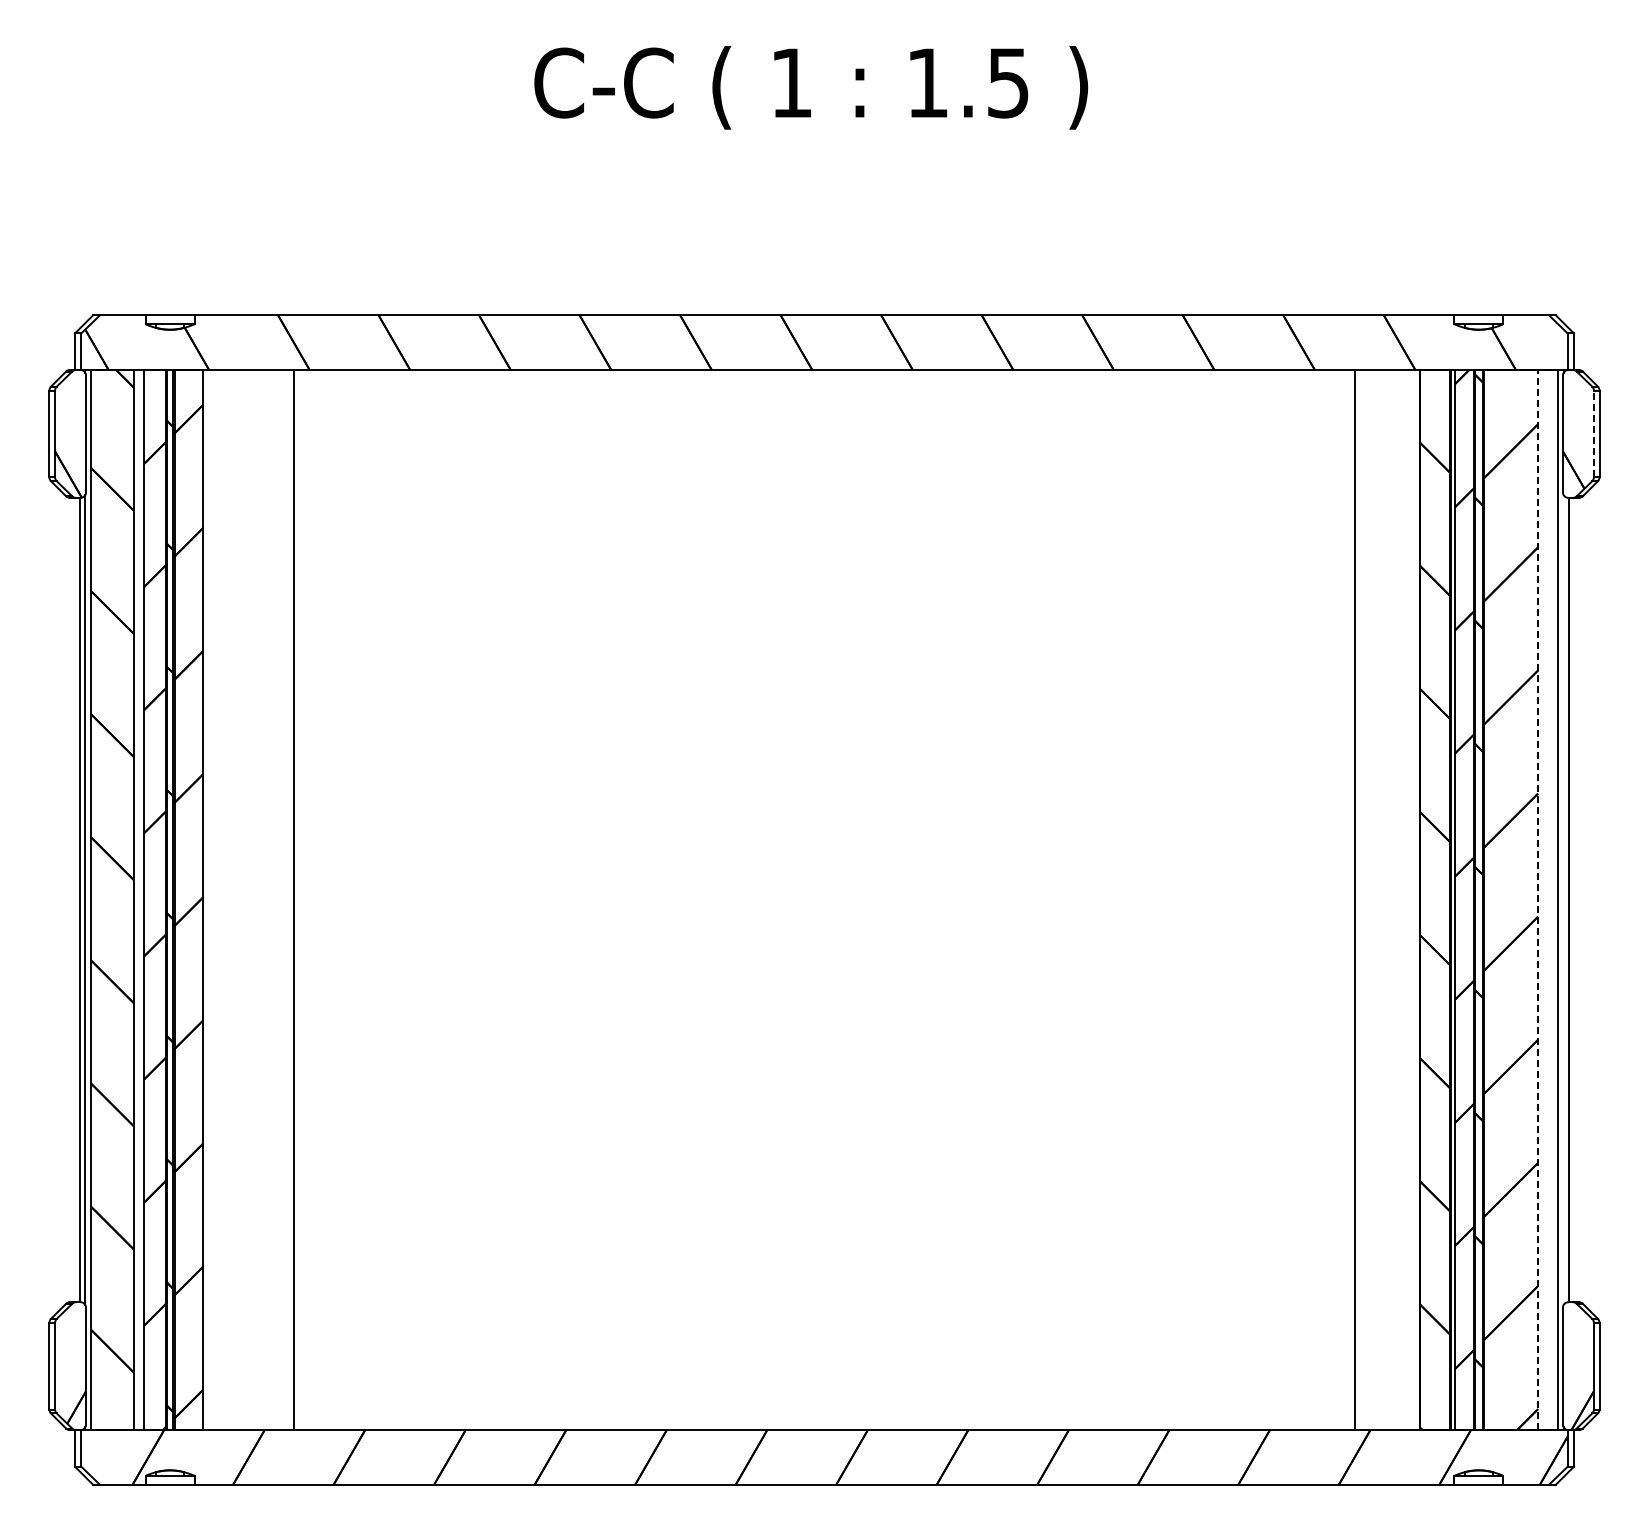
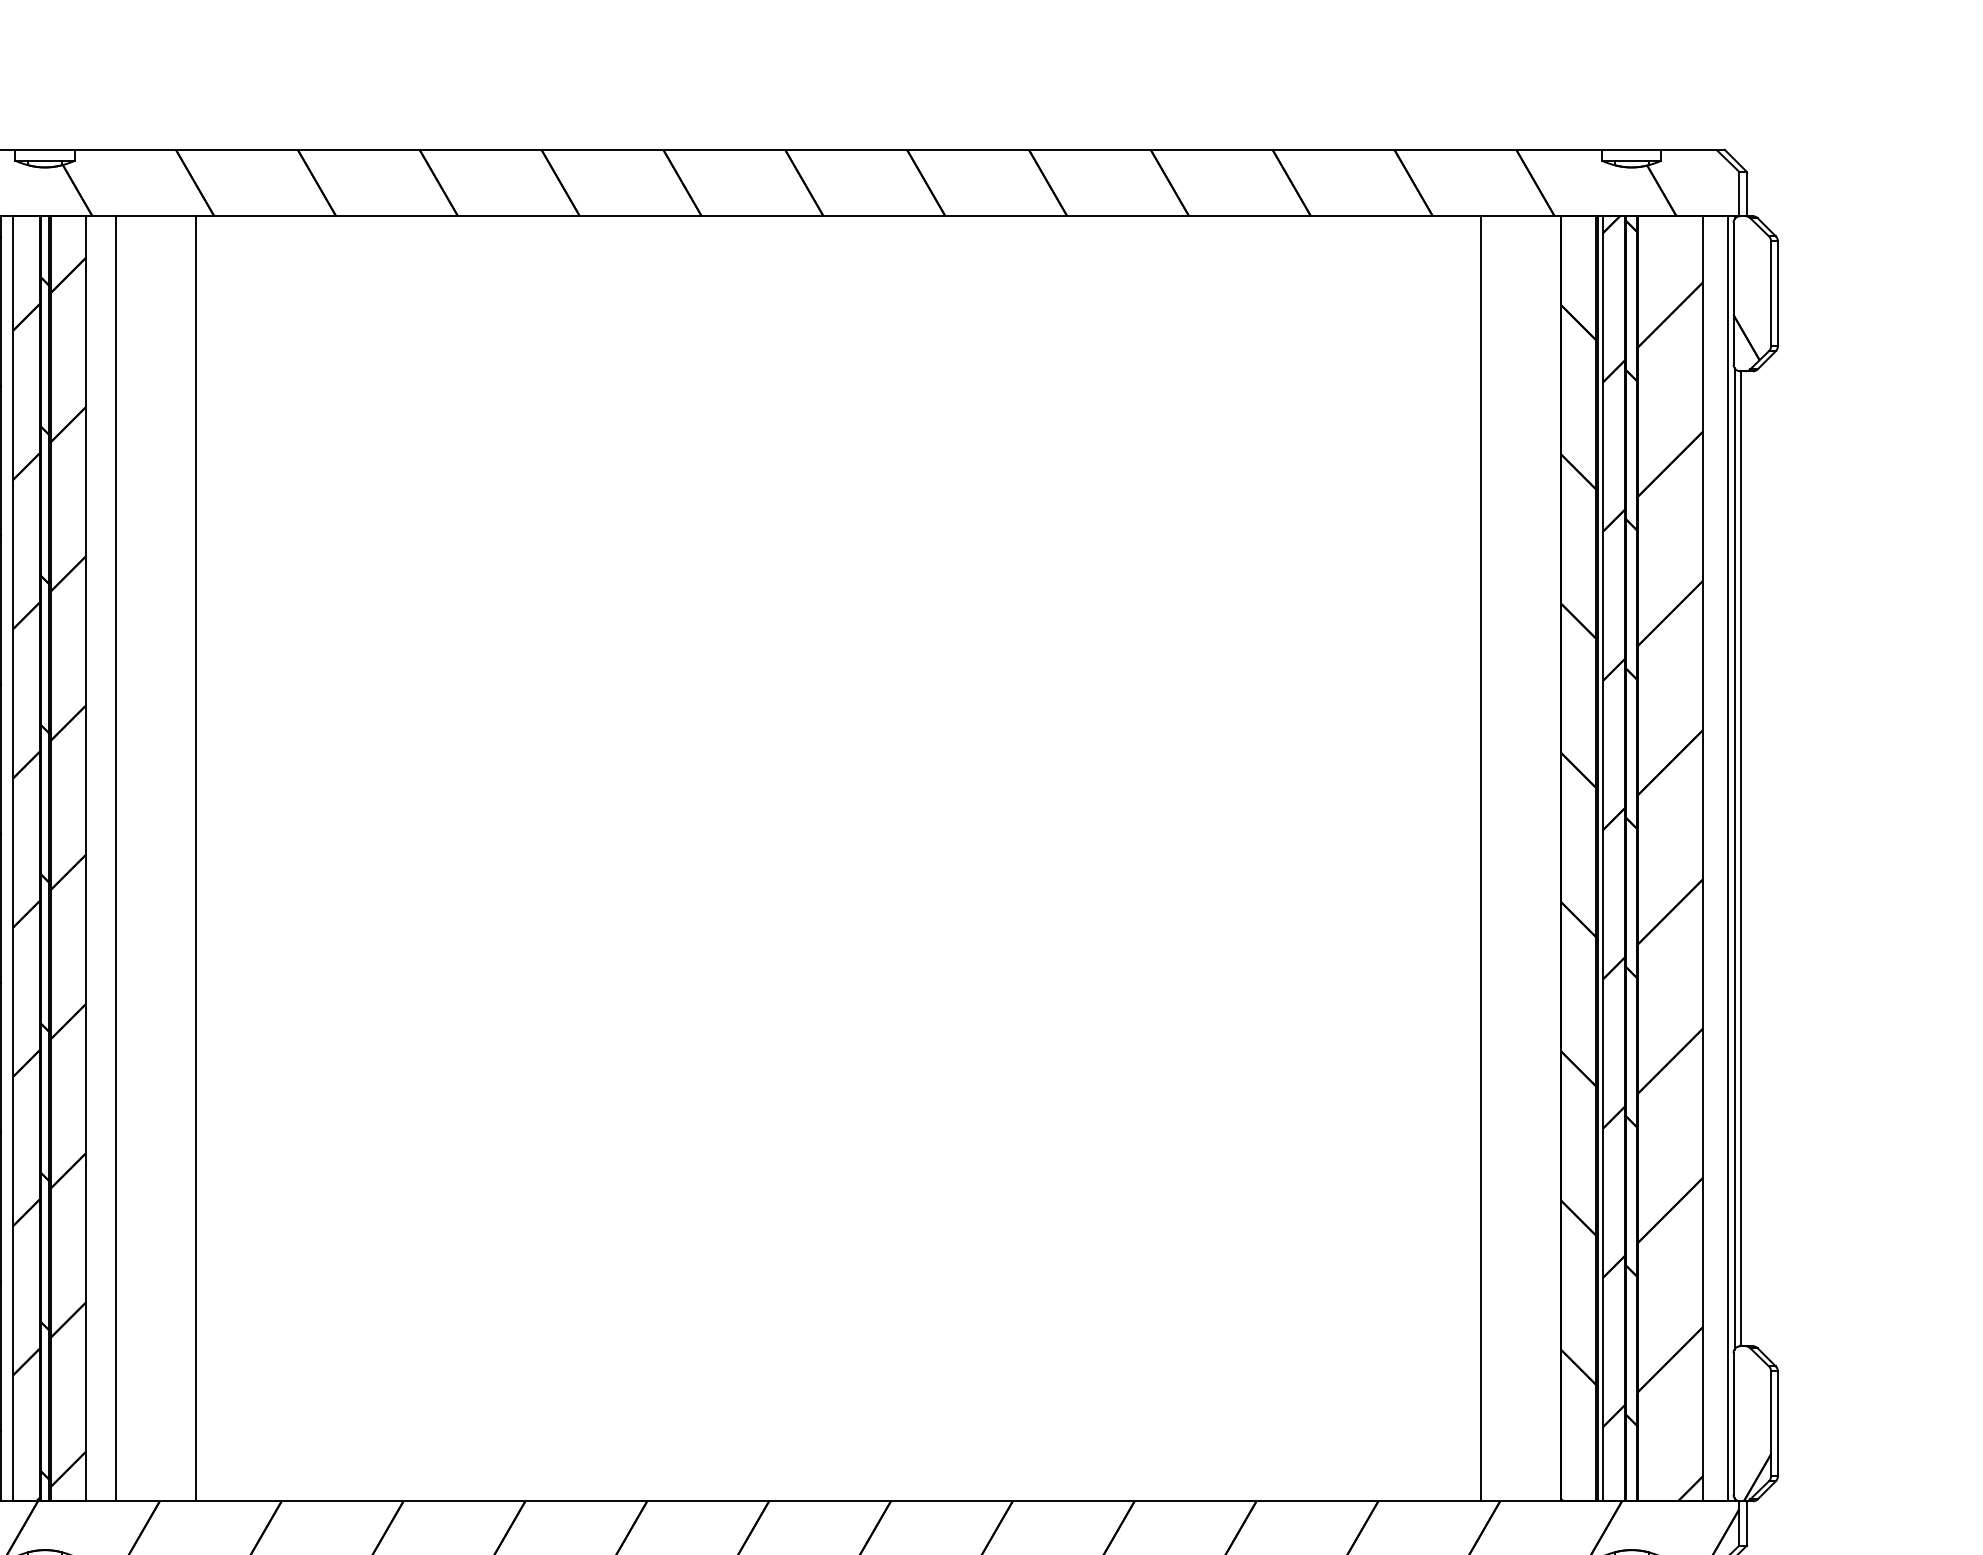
line: (1593, 433) -> (1770, 293), dashed -> solid
line: (228, 899) -> (115, 858), added
line: (1538, 899) -> (1703, 858), dashed -> solid
line: (1563, 899) -> (1734, 858), added

